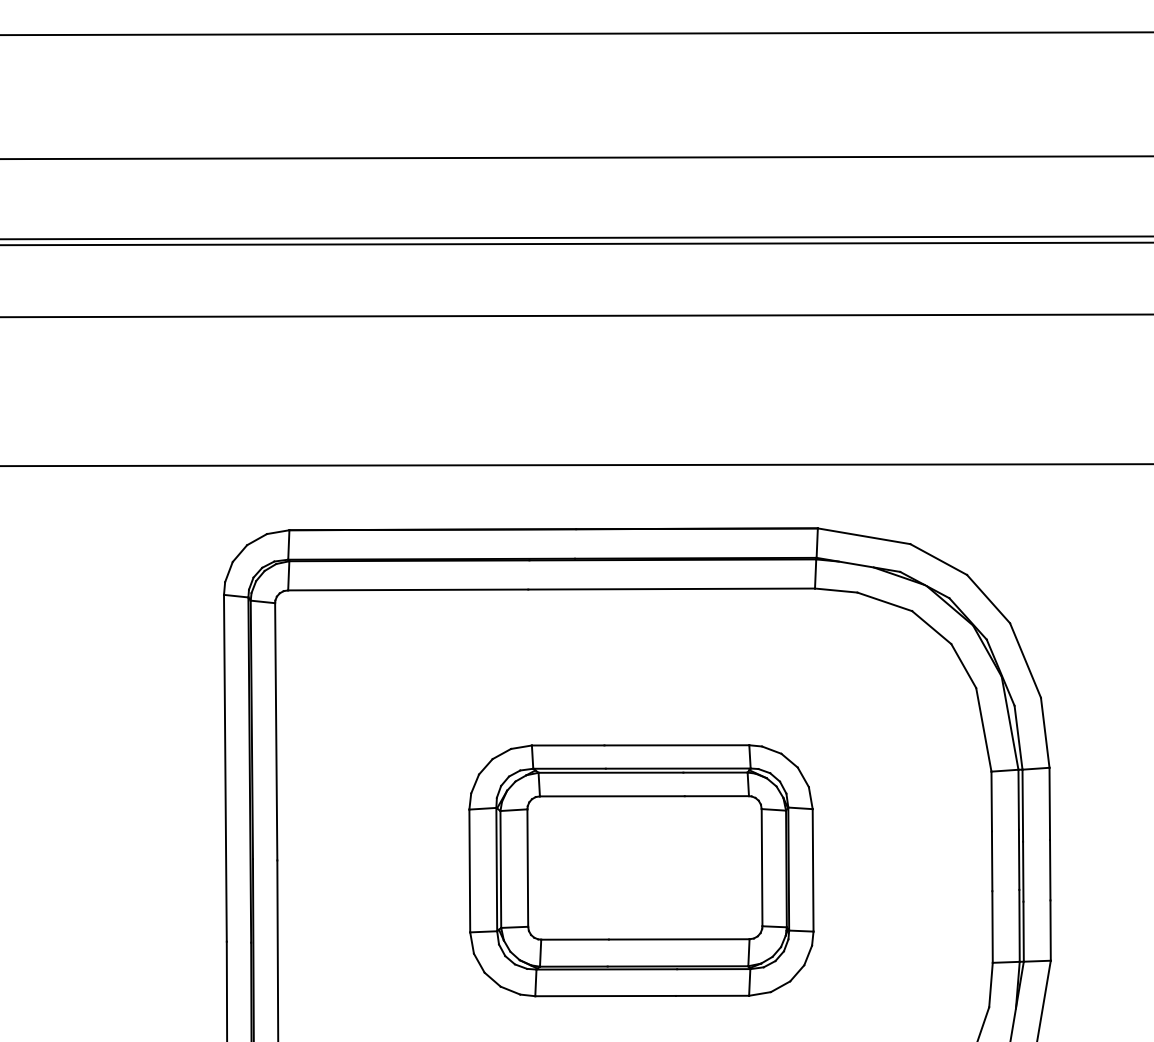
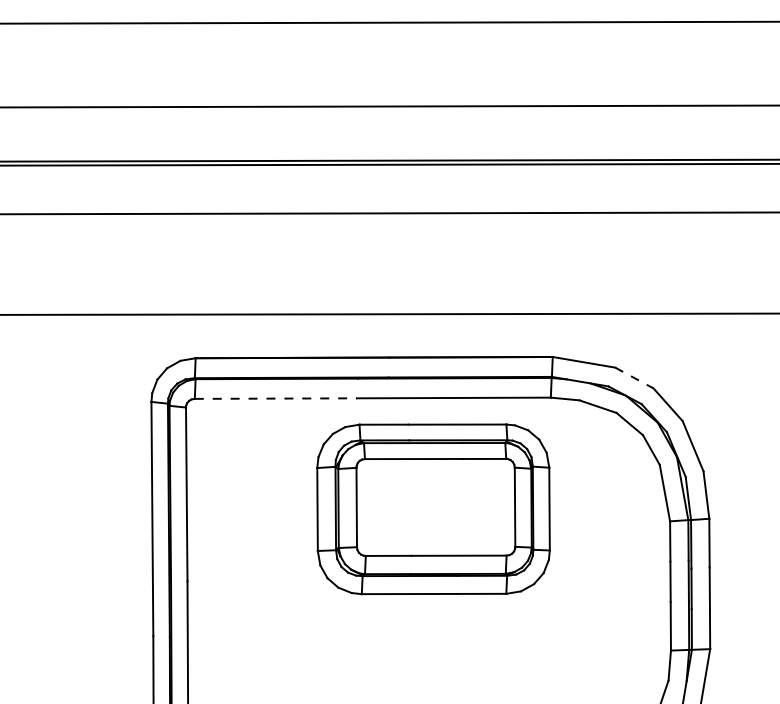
line: (938, 560) -> (634, 378), solid -> dashed
line: (409, 589) -> (276, 398), solid -> dashed
part: (641, 870) -> (433, 509), moved

